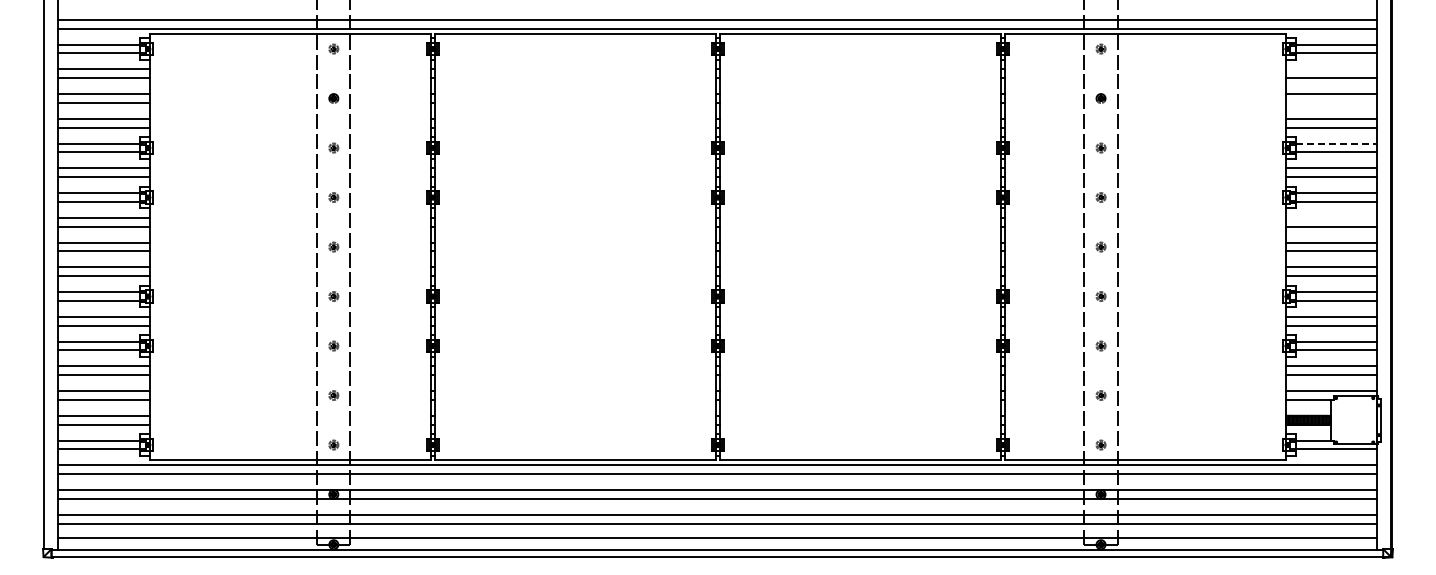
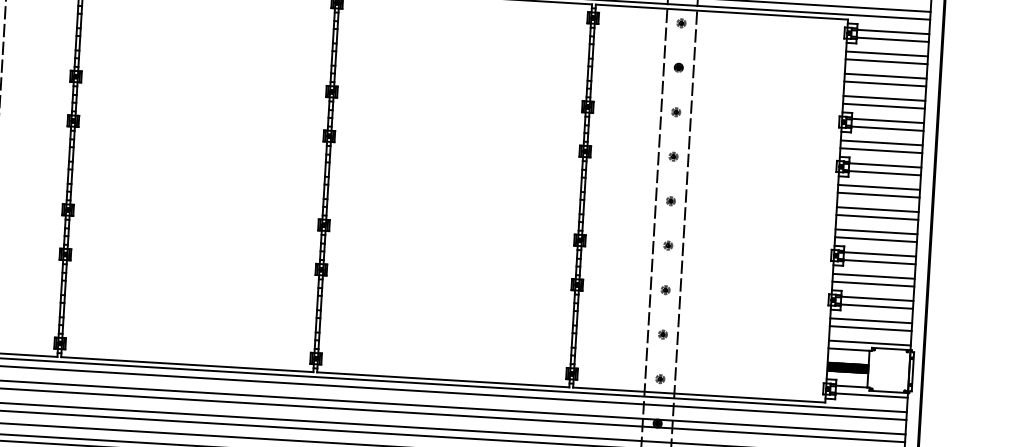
line: (1330, 69) -> (886, 53), added
line: (1330, 102) -> (884, 83), added
line: (1336, 143) -> (887, 120), dashed -> solid
line: (1330, 217) -> (878, 186), added

